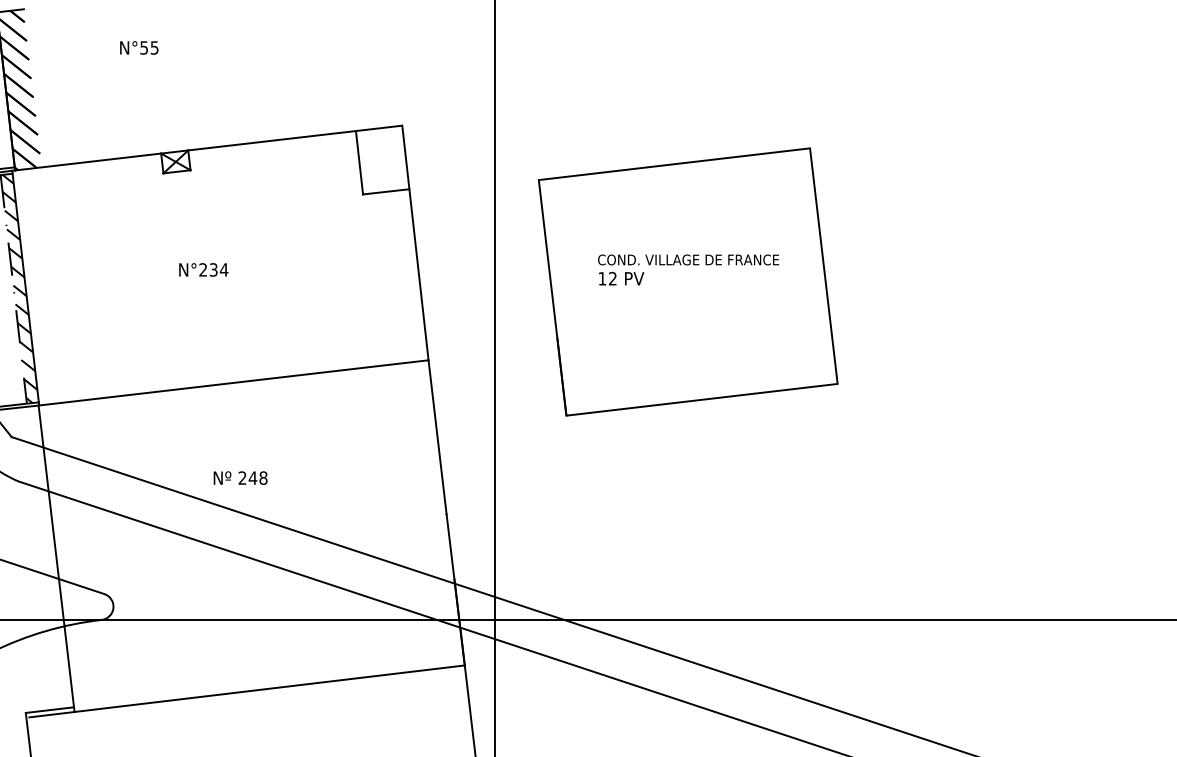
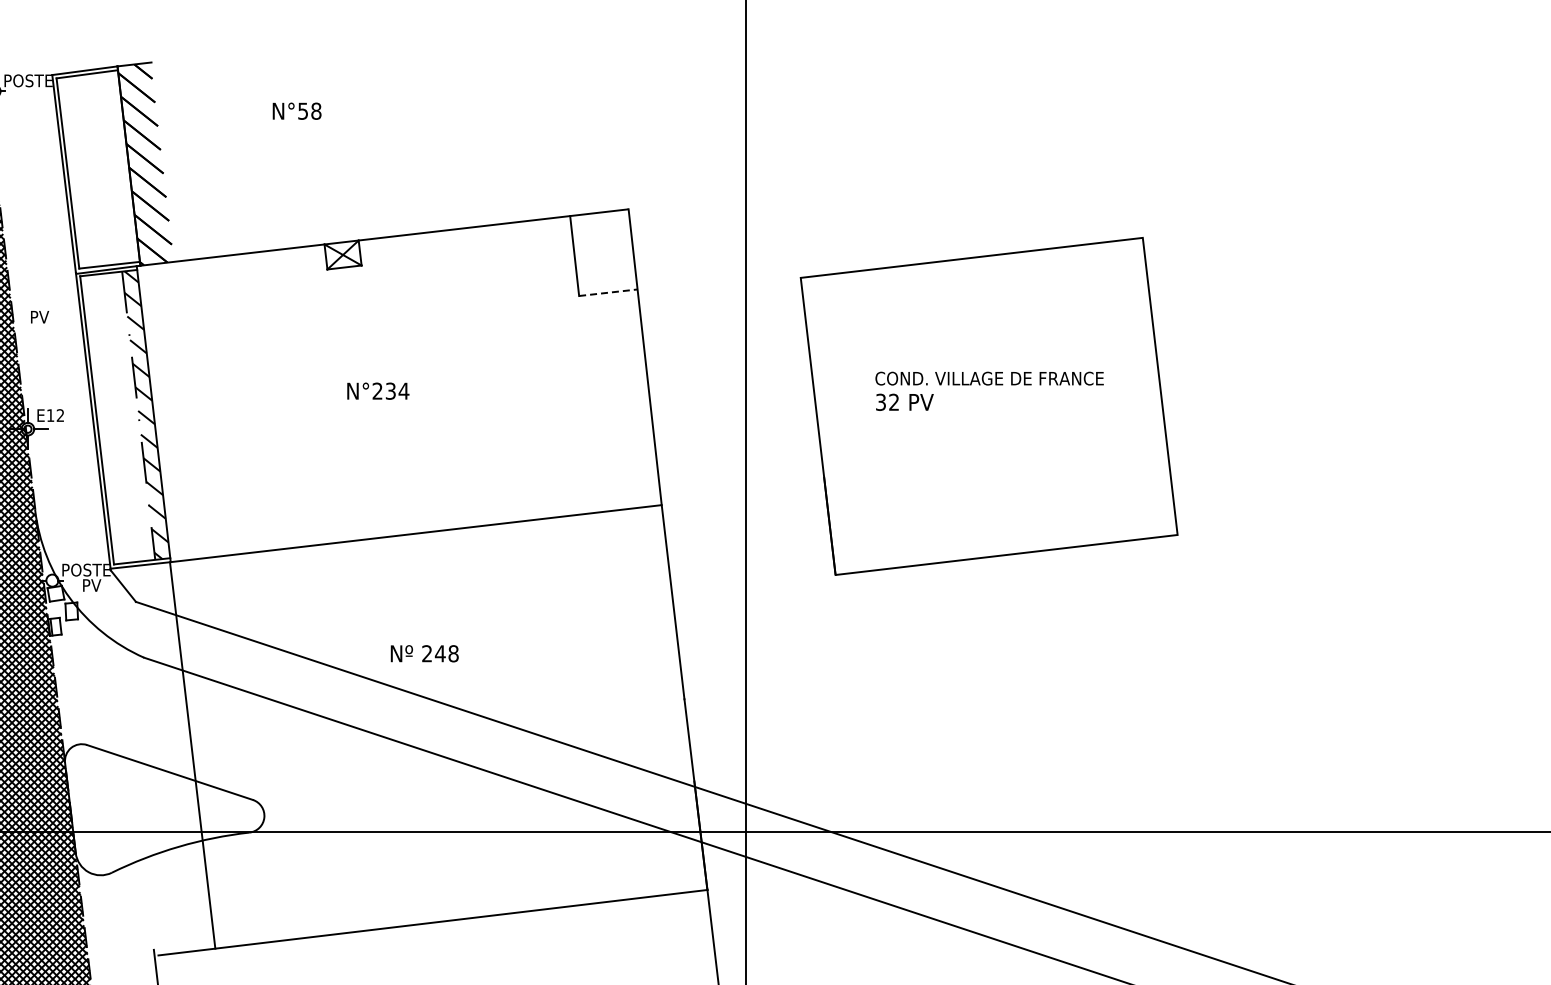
text: (154, 47) -> (316, 110), N°55 -> N°58
line: (386, 191) -> (608, 292), solid -> dashed
text: (602, 278) -> (880, 401), 12 -> 32
line: (49, 709) -> (183, 945), removed

